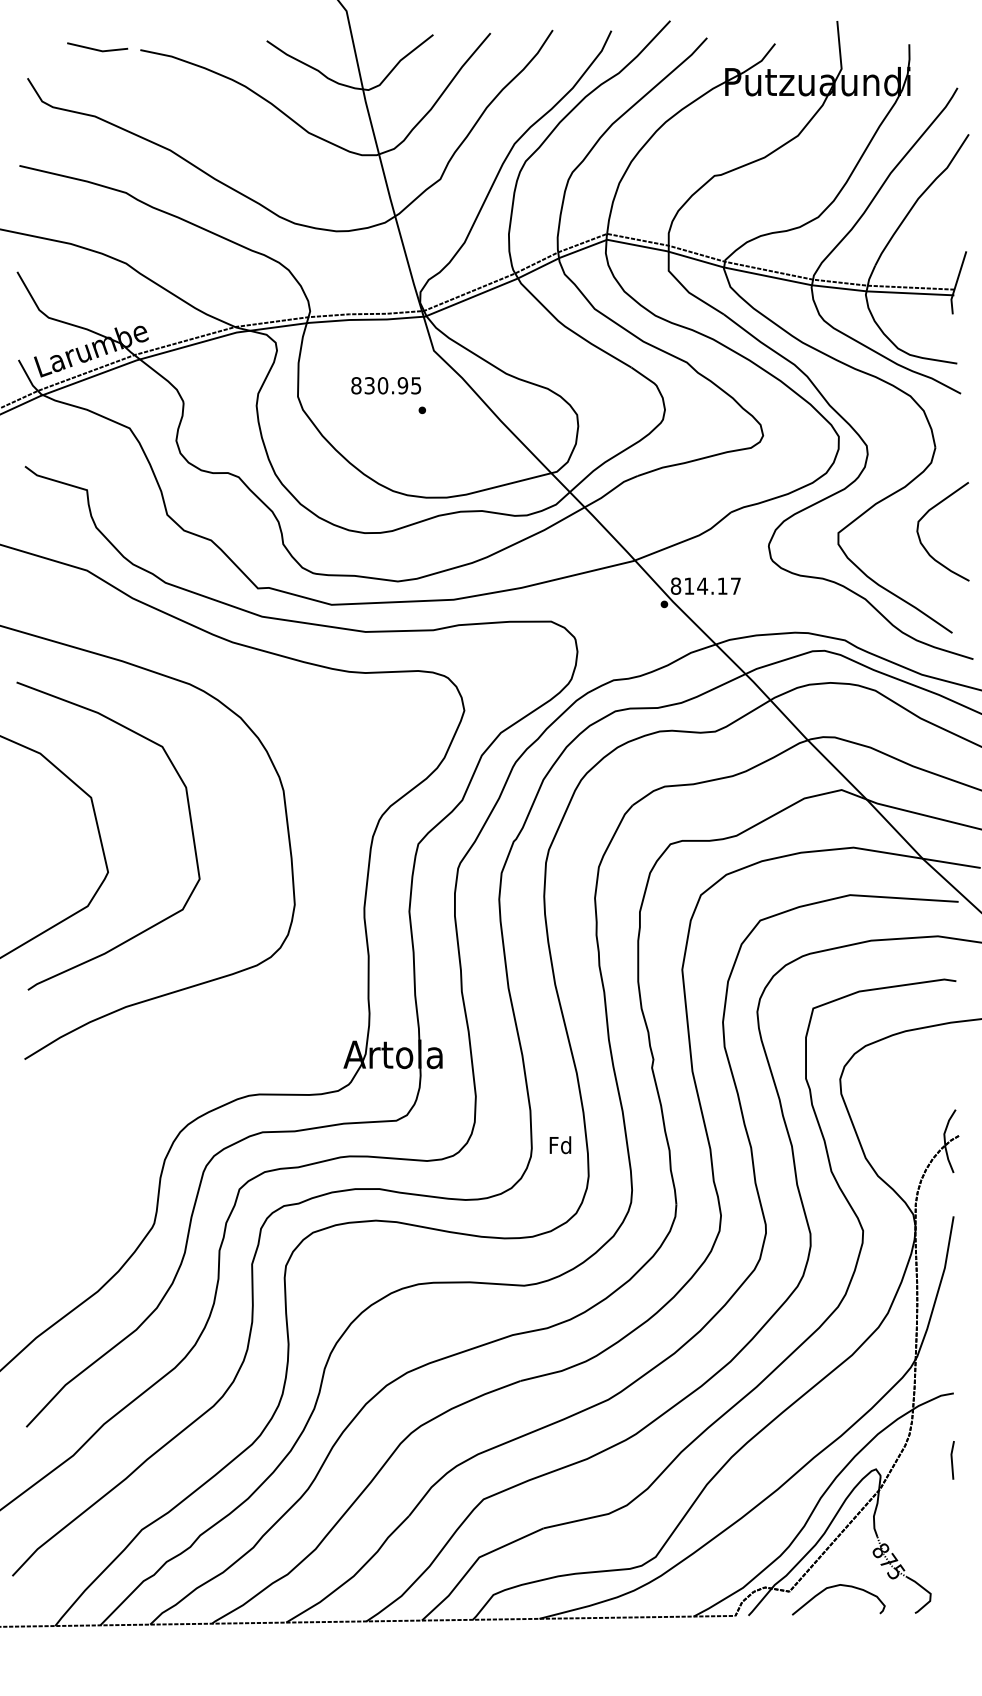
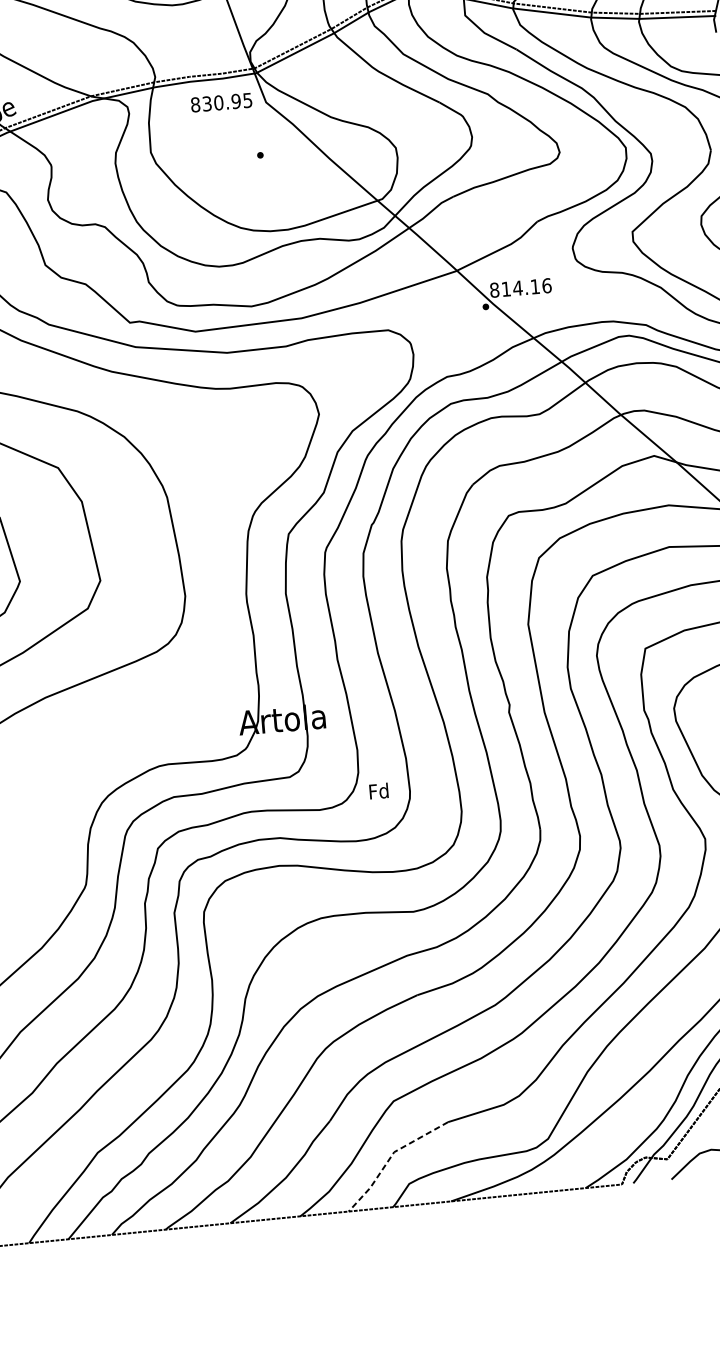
text: (386, 385) -> (221, 102), moved
text: (735, 585) -> (546, 285), 814.17 -> 814.16
text: (560, 1145) -> (378, 791), moved
line: (474, 1563) -> (390, 1157), solid -> dashed

